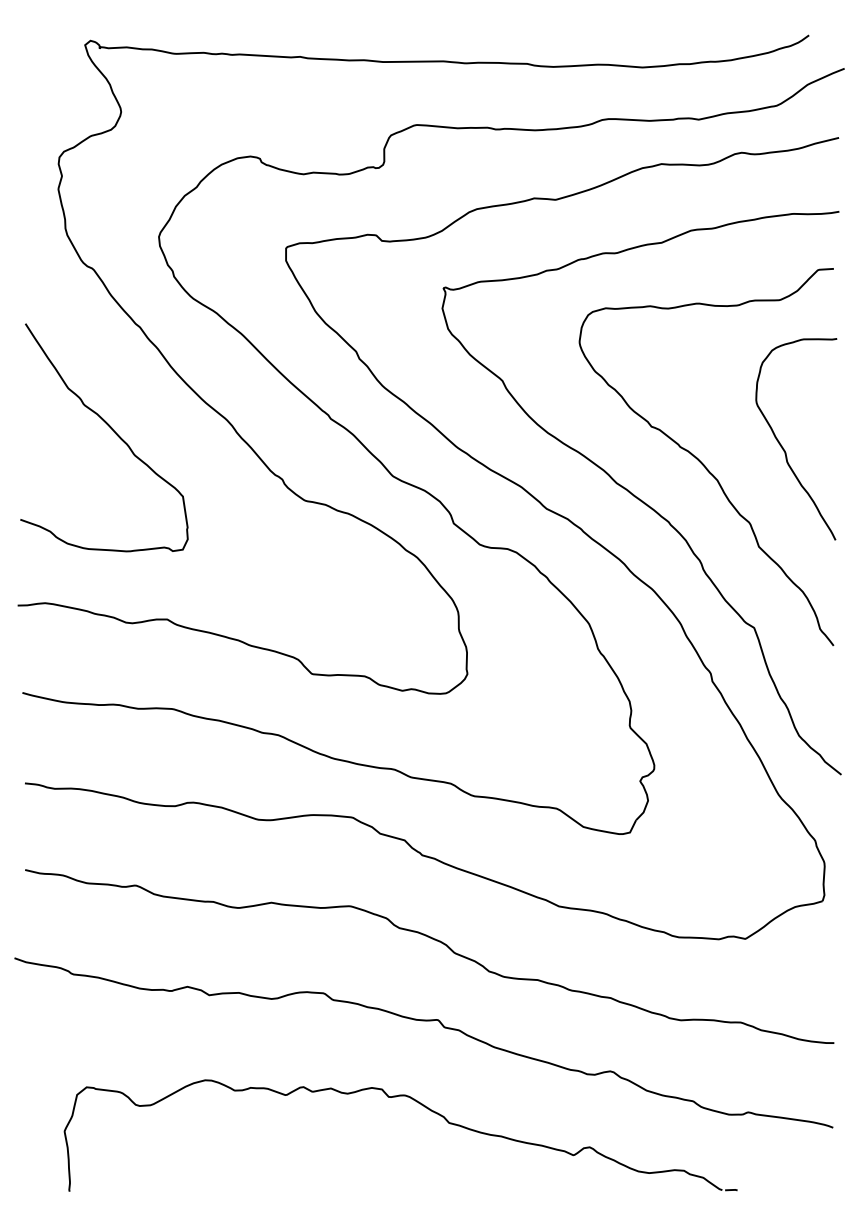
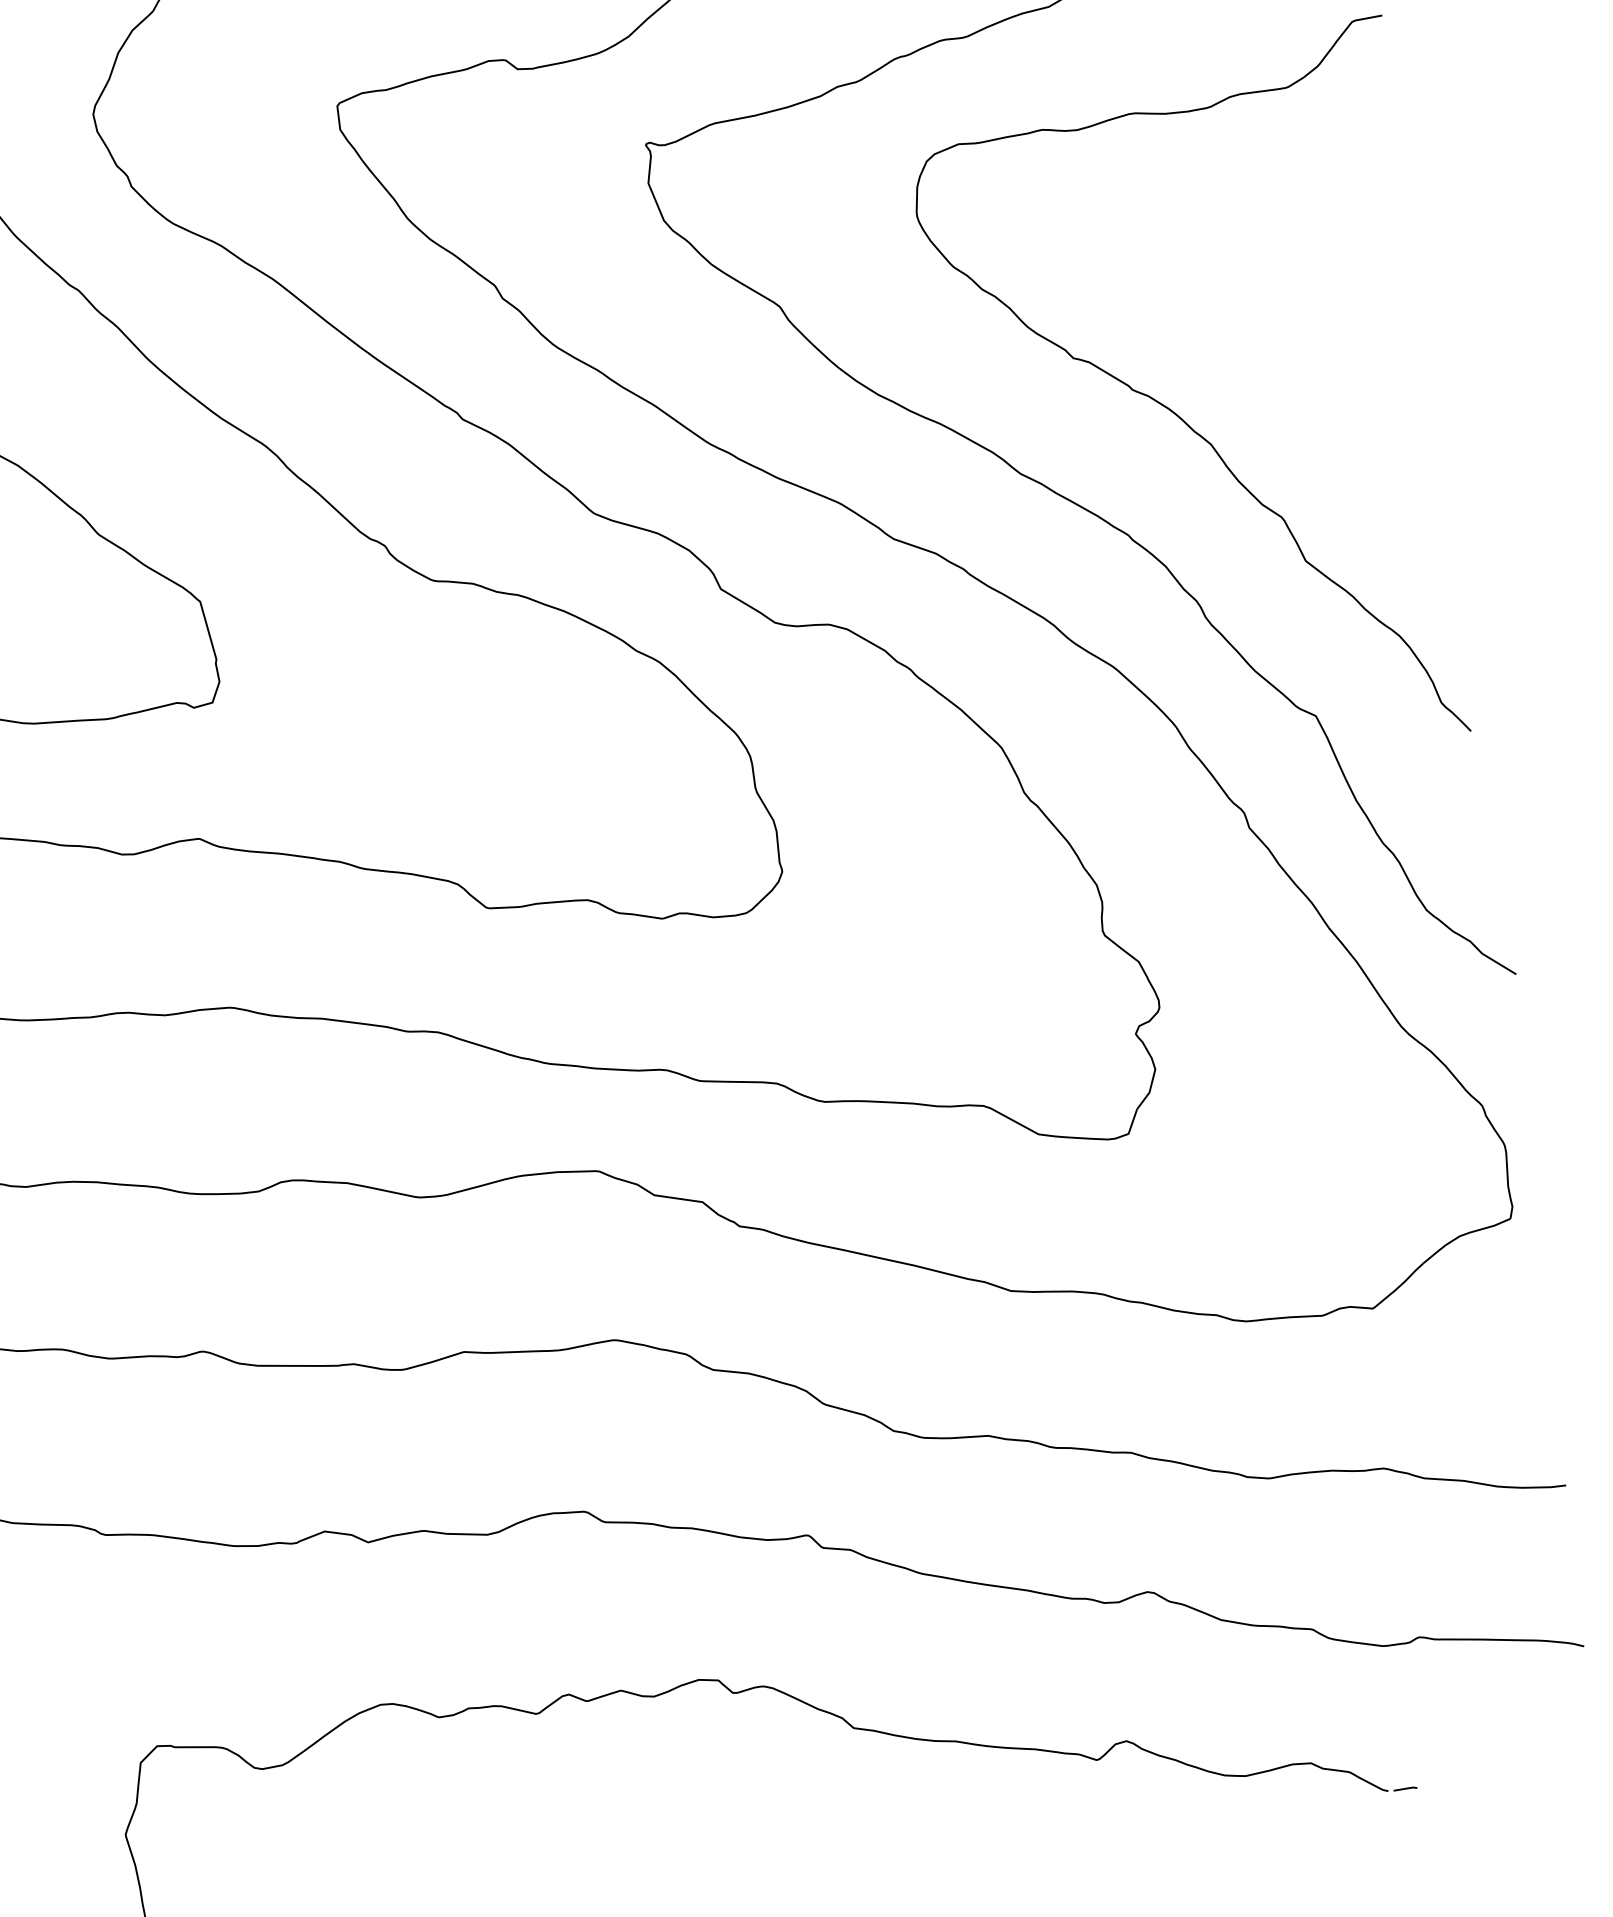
curve: (782, 445) -> (1326, 363), removed

